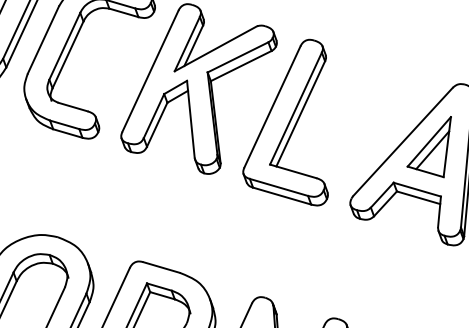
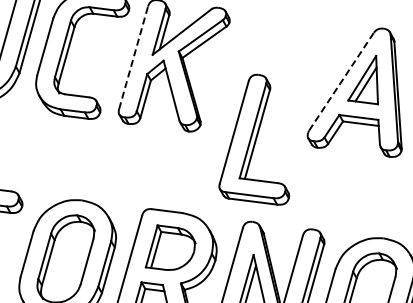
line: (150, 70) -> (133, 57), solid -> dashed
part: (296, 119) -> (254, 139), moved
line: (402, 141) -> (341, 81), solid -> dashed

